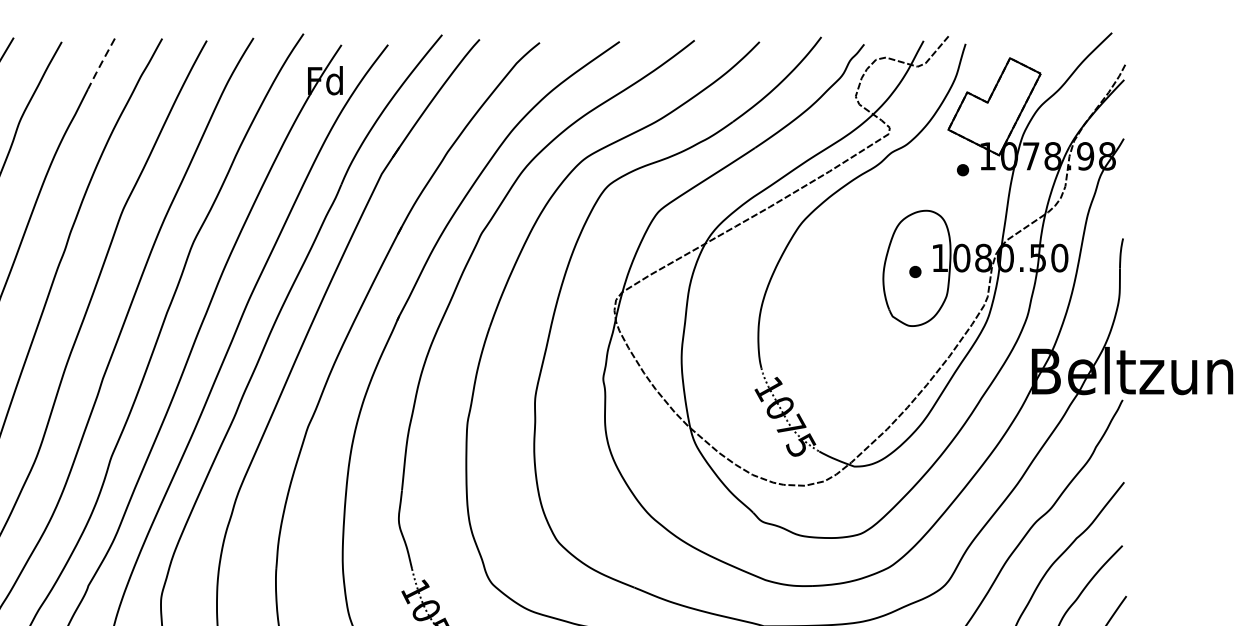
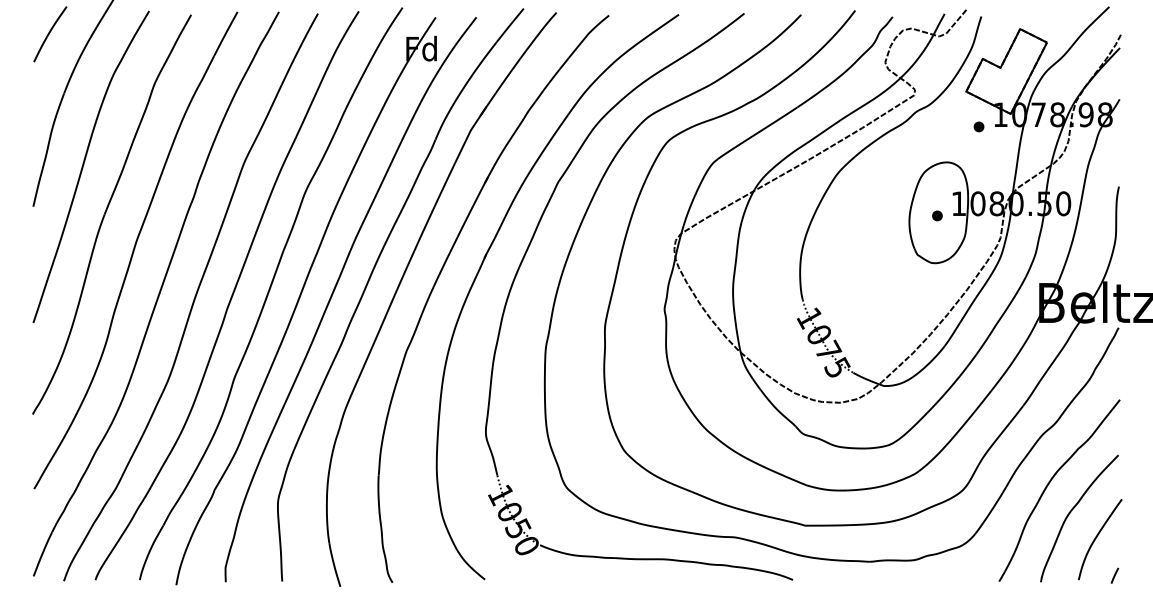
line: (101, 64) -> (225, 34), dashed -> solid

